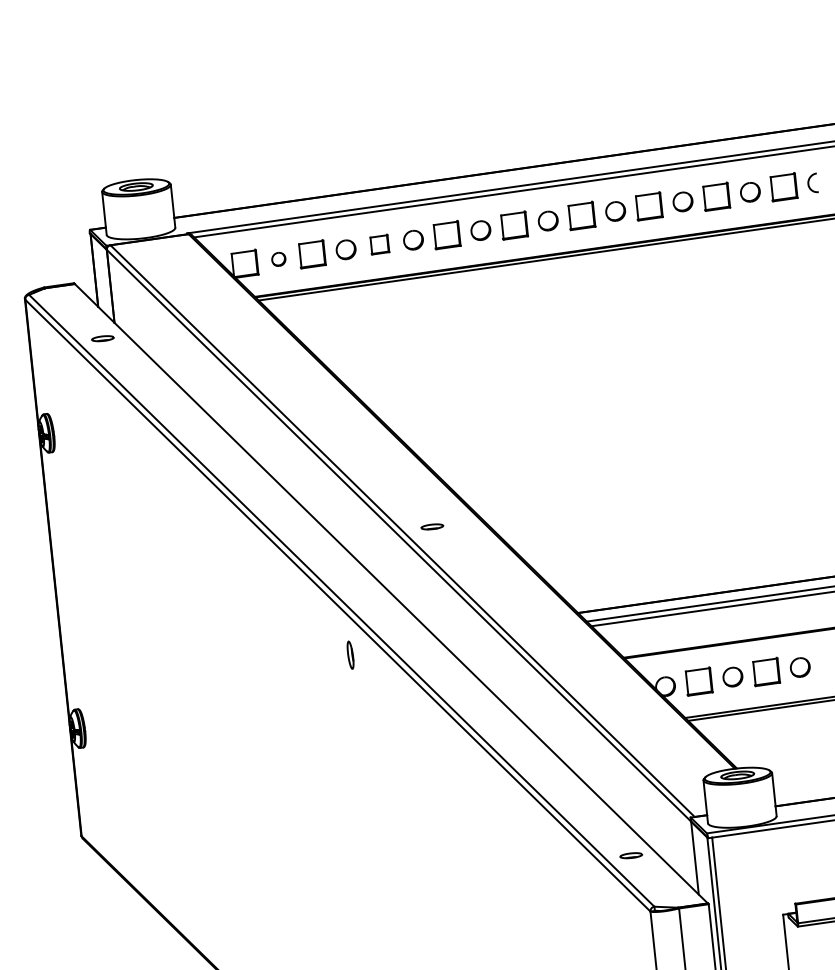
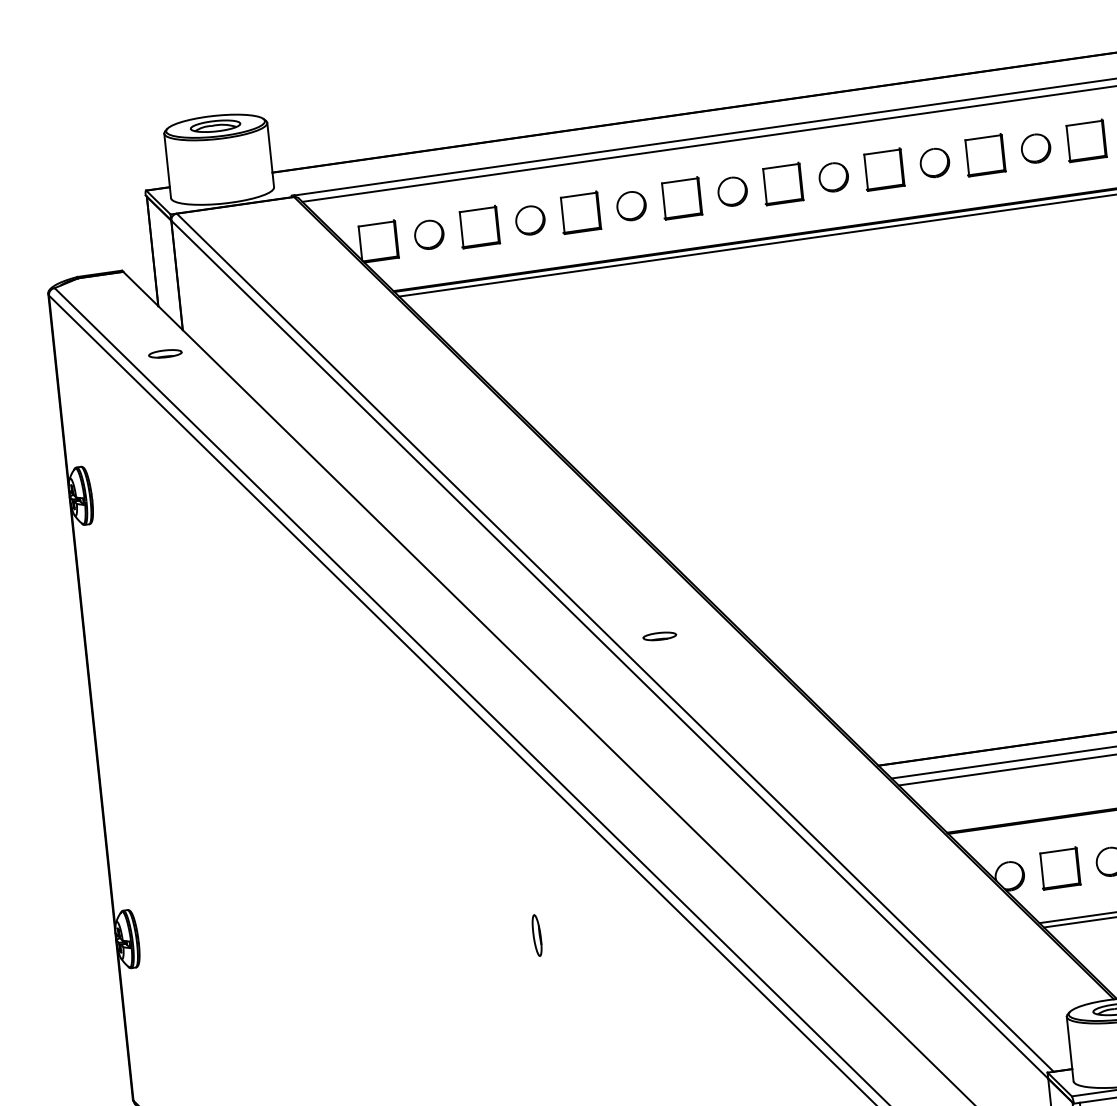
part: (379, 244) -> (580, 212), size x1.43
part: (278, 259) -> (428, 235), size x1.43
part: (350, 654) -> (536, 934), moved

